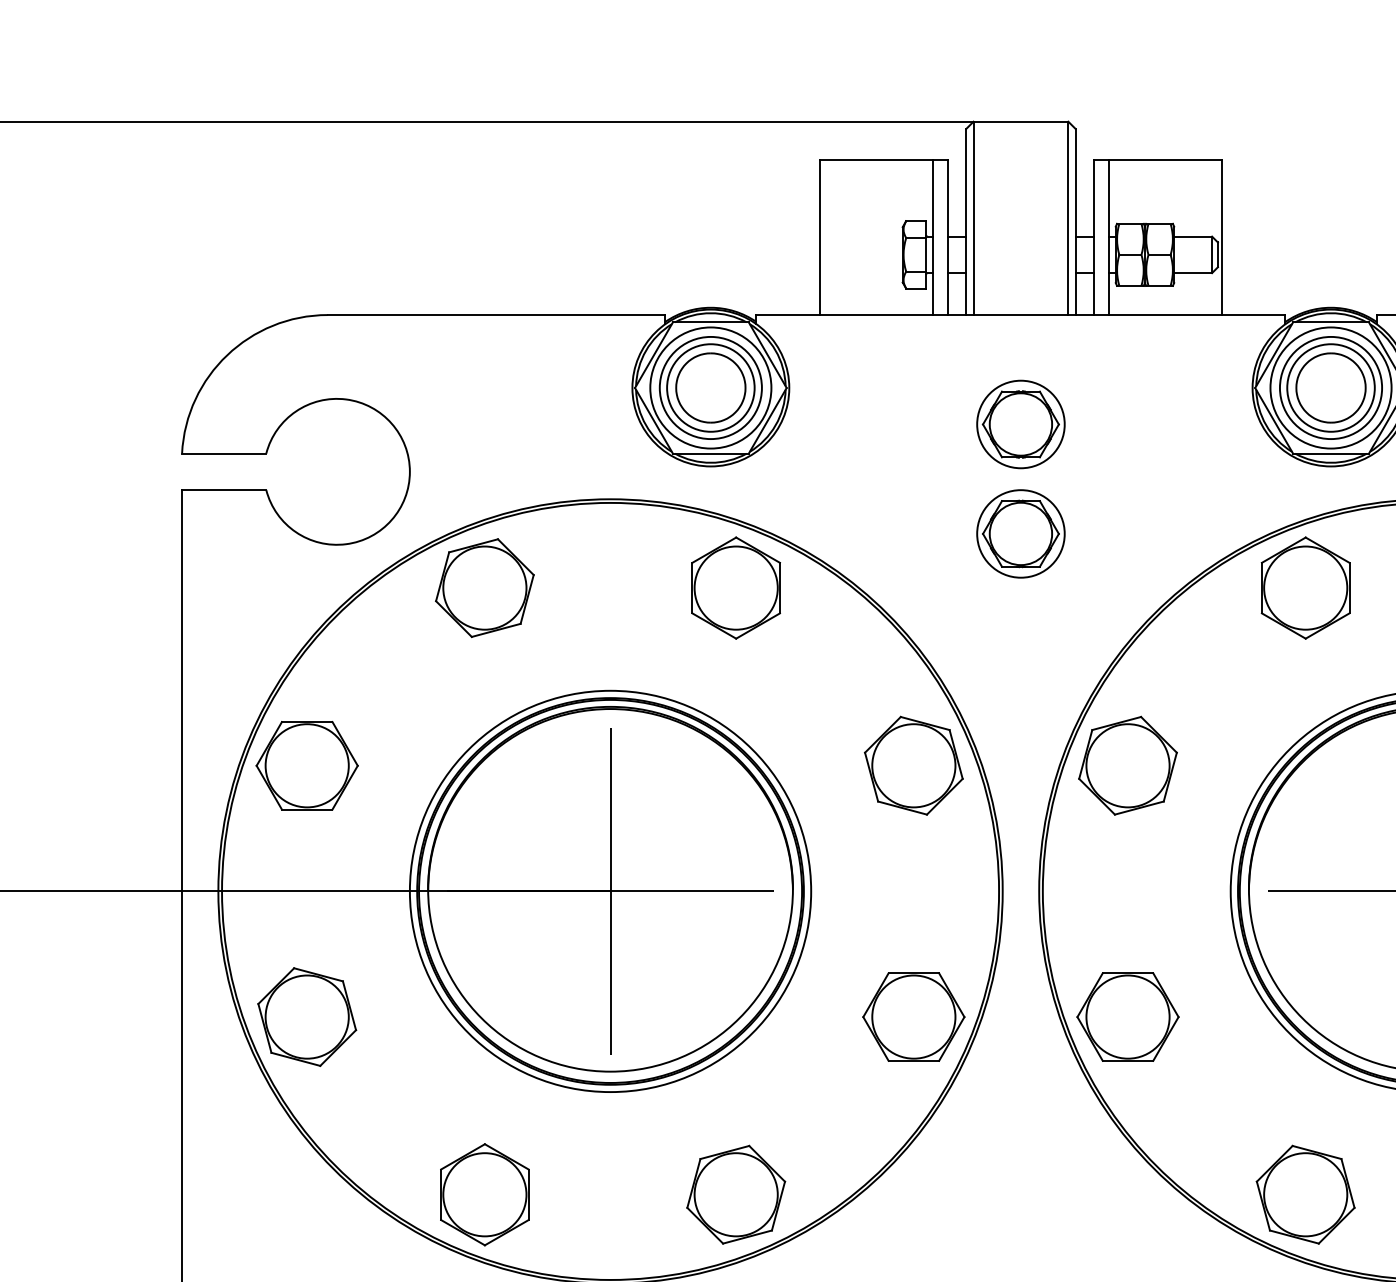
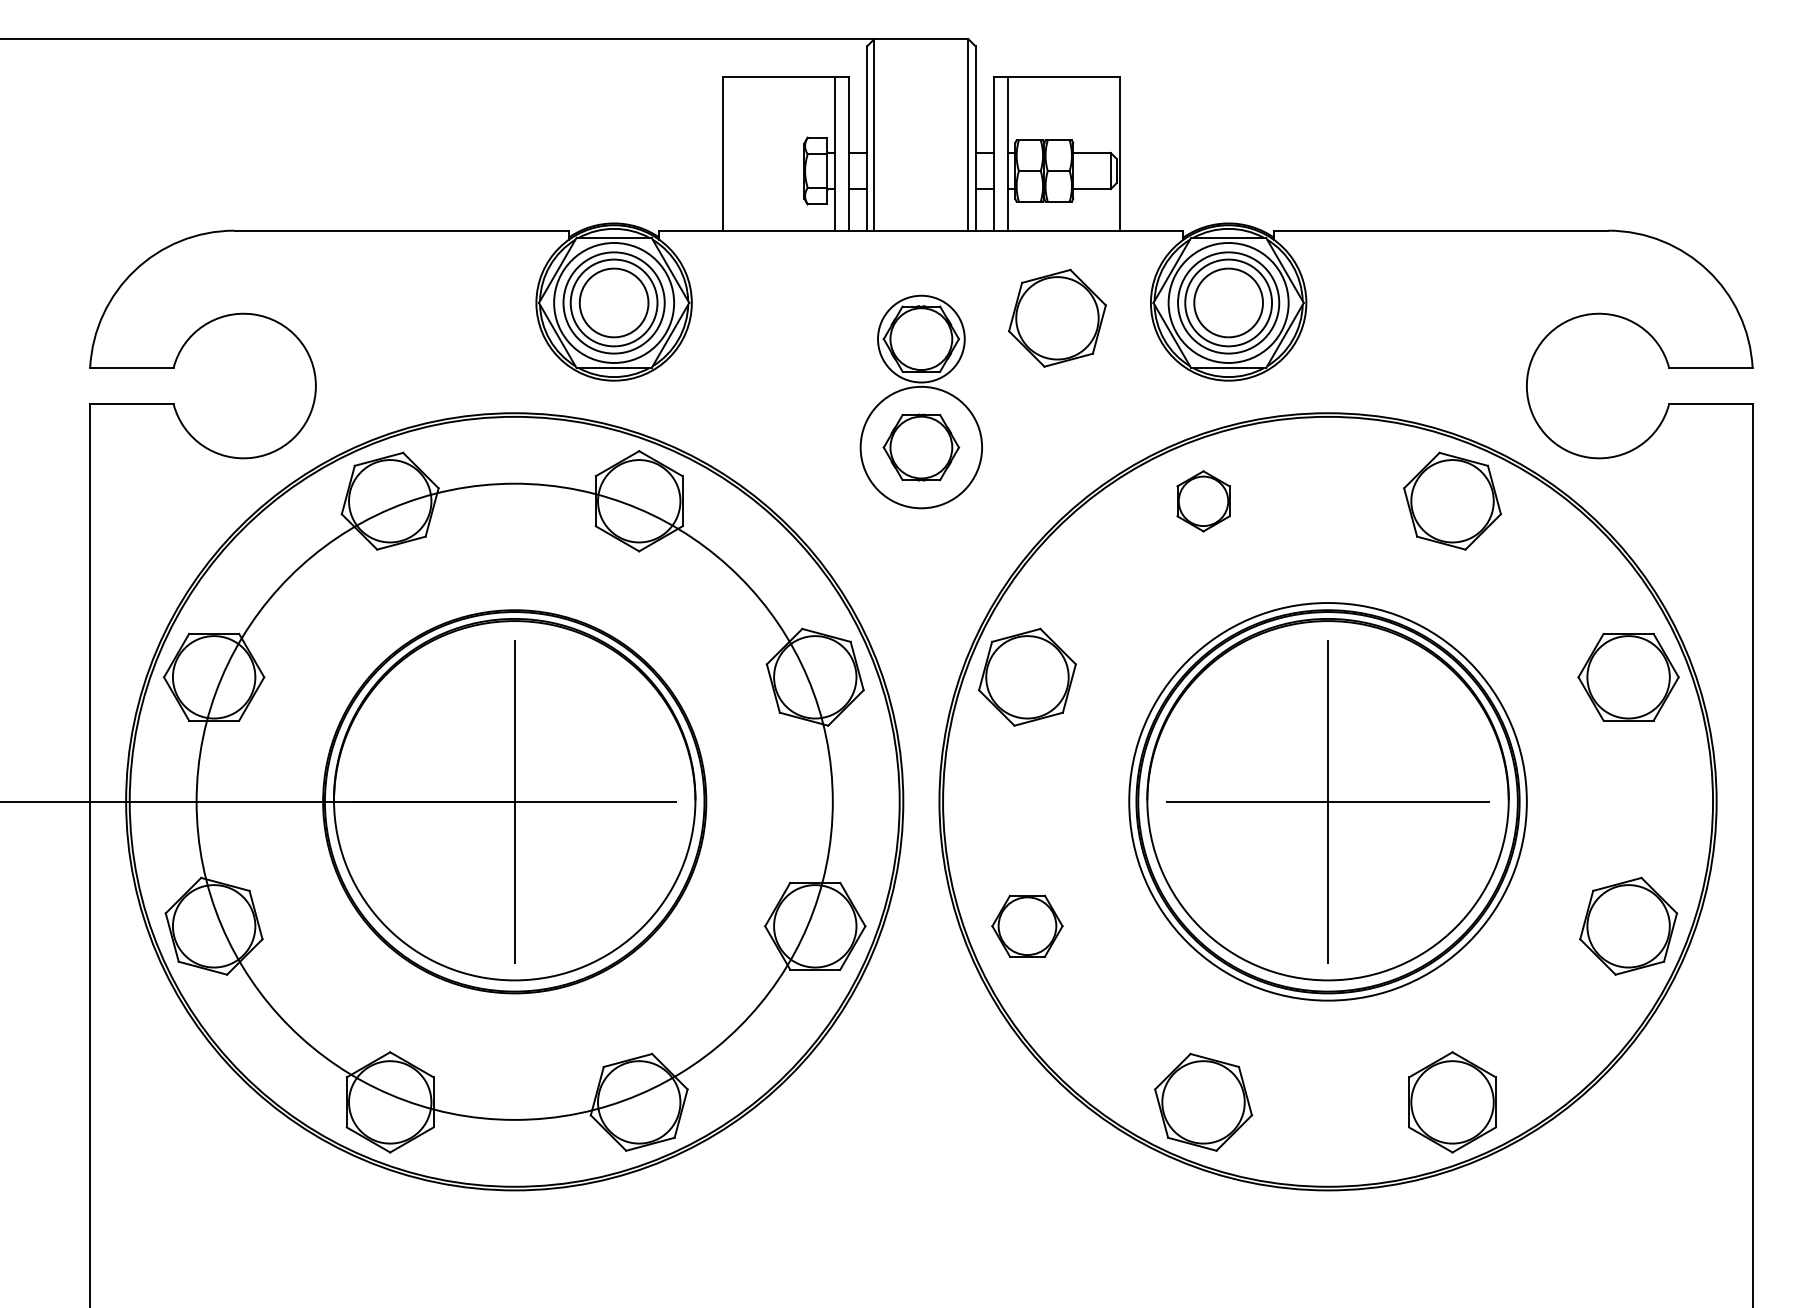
part: (1158, 402) -> (1057, 317), added
circle: (1021, 533) -> (921, 447), size x1.4
part: (1305, 588) -> (1203, 501), size x0.6
circle: (610, 891) -> (514, 801), size x1.6
part: (1128, 1016) -> (1027, 925), size x0.7

